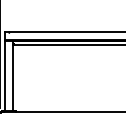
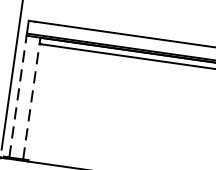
line: (5, 75) -> (18, 95), solid -> dashed
line: (13, 75) -> (32, 97), solid -> dashed

